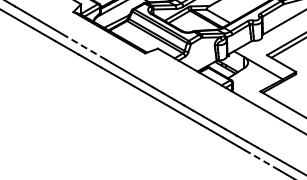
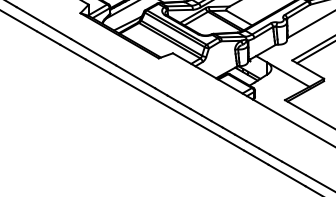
line: (85, 47) -> (93, 51), dashed -> solid
line: (261, 160) -> (286, 175), dashed -> solid

